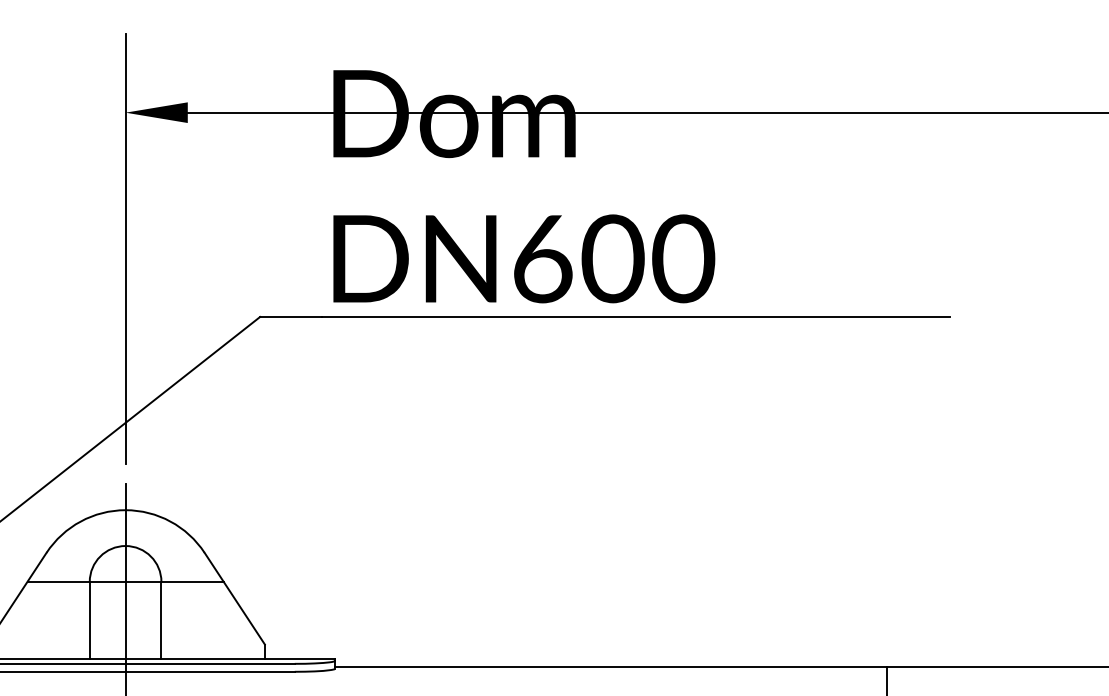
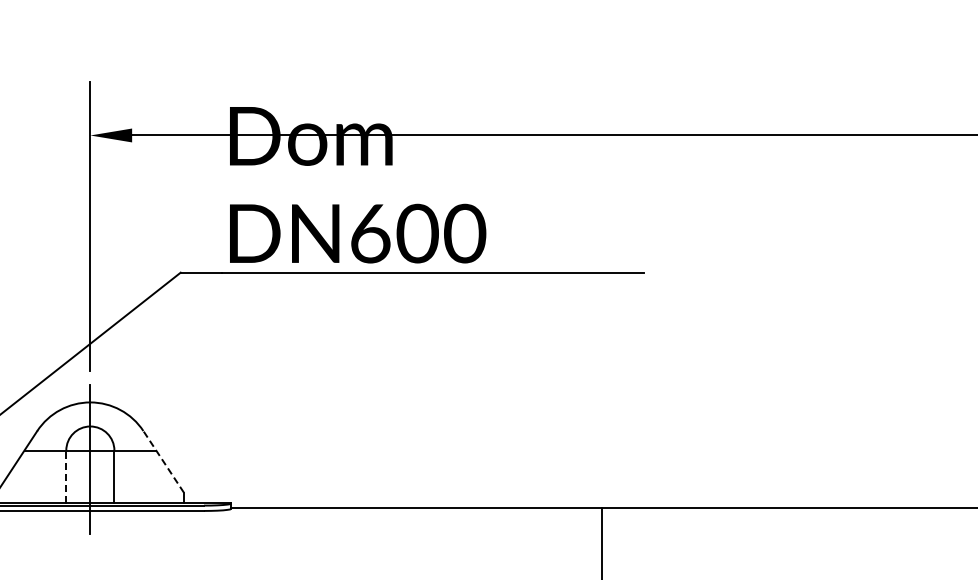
line: (234, 598) -> (163, 461), solid -> dashed
line: (90, 620) -> (66, 476), solid -> dashed

